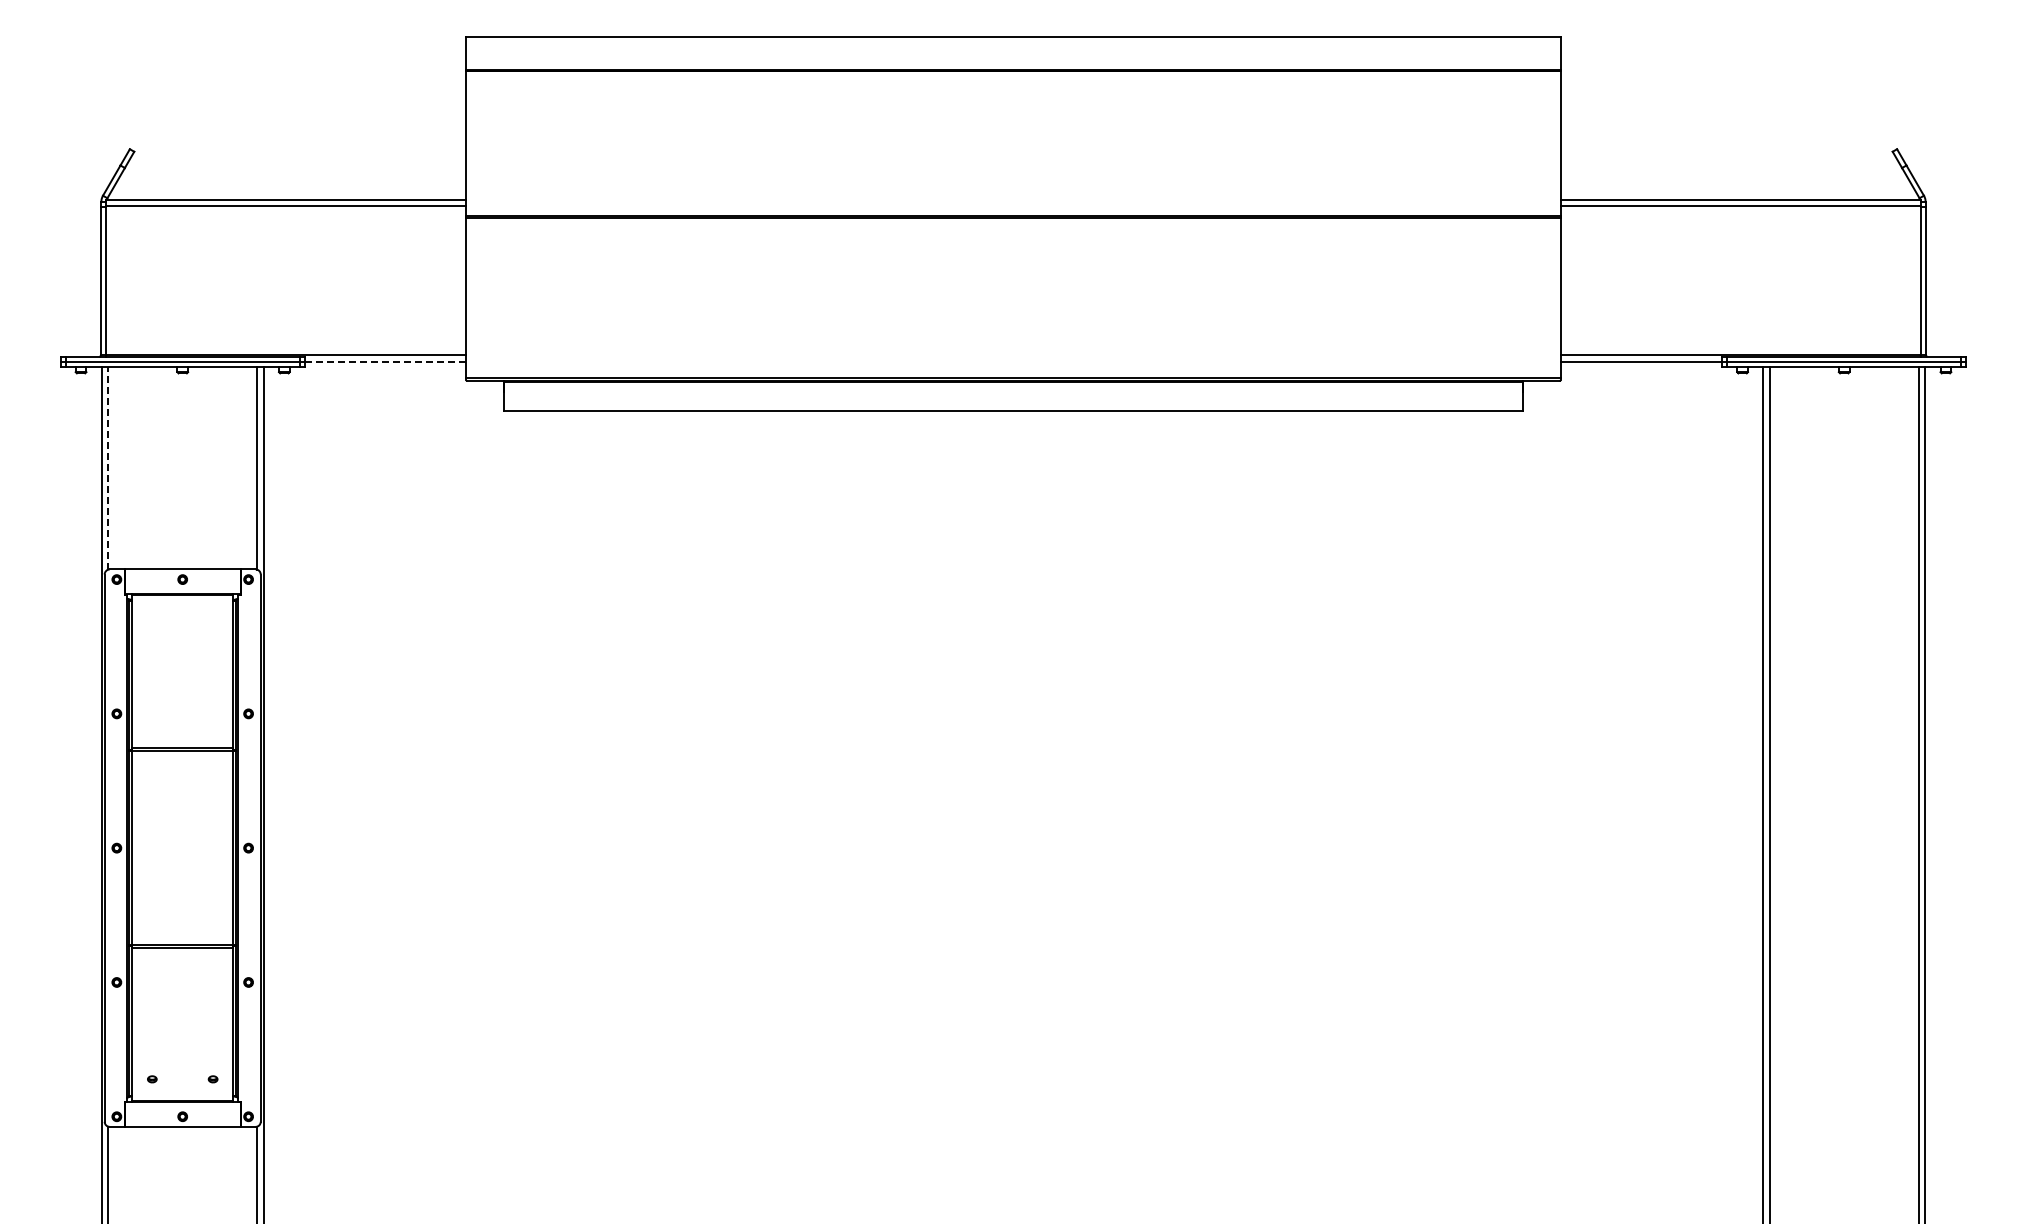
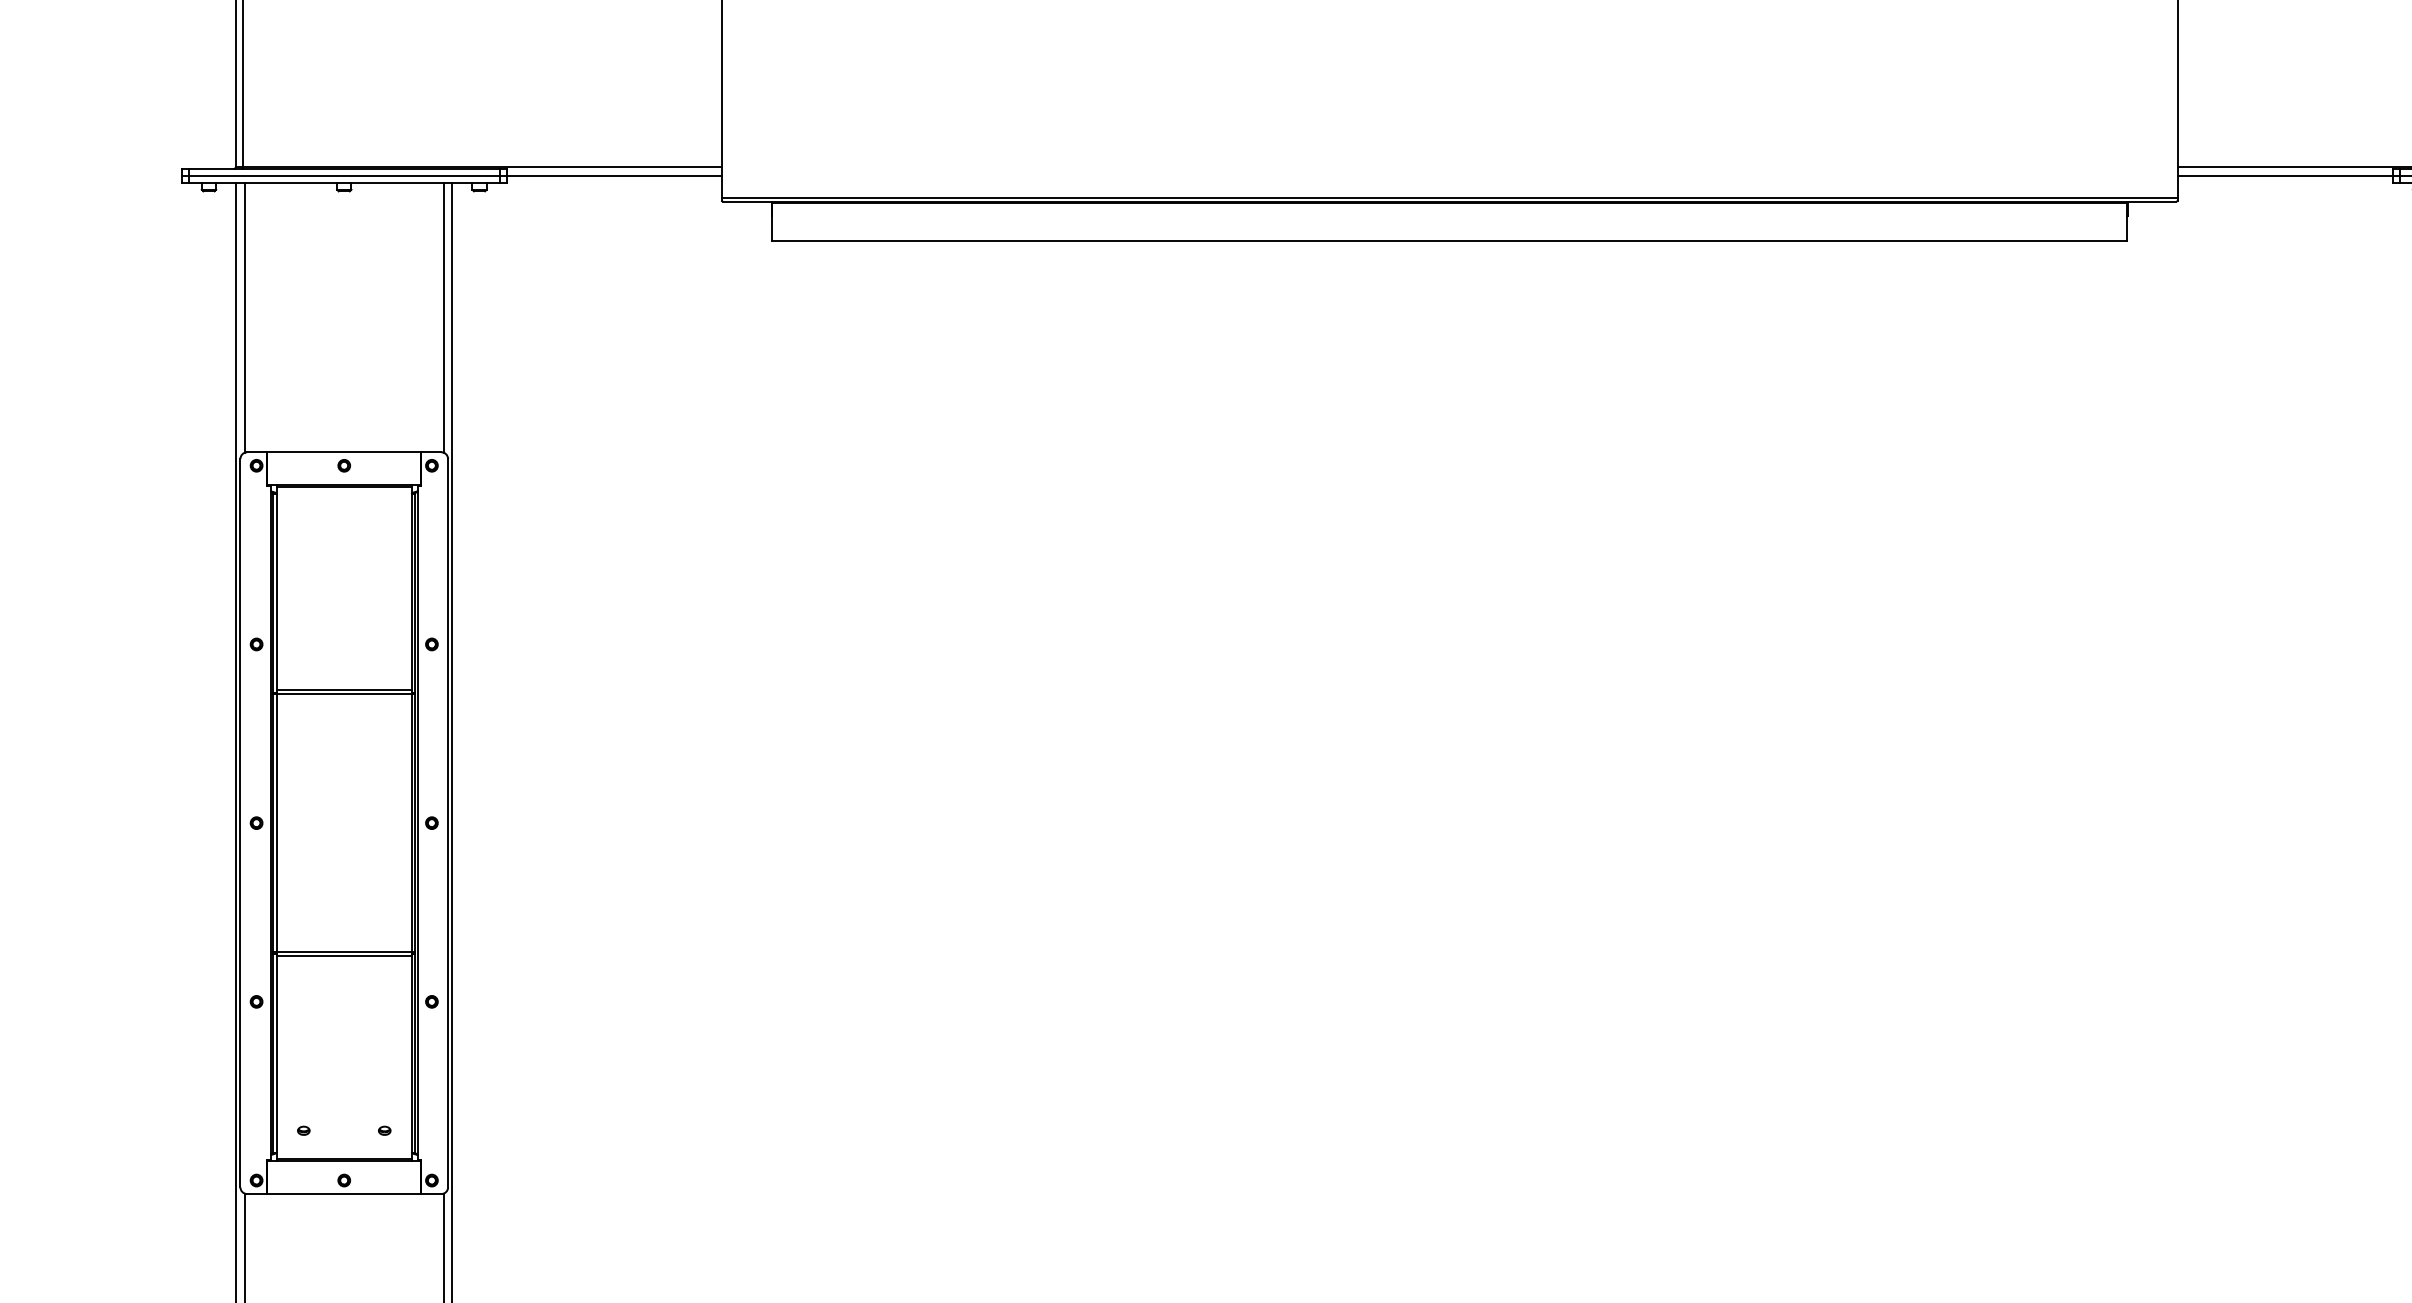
line: (385, 361) -> (614, 175), dashed -> solid
line: (107, 468) -> (244, 317), dashed -> solid

